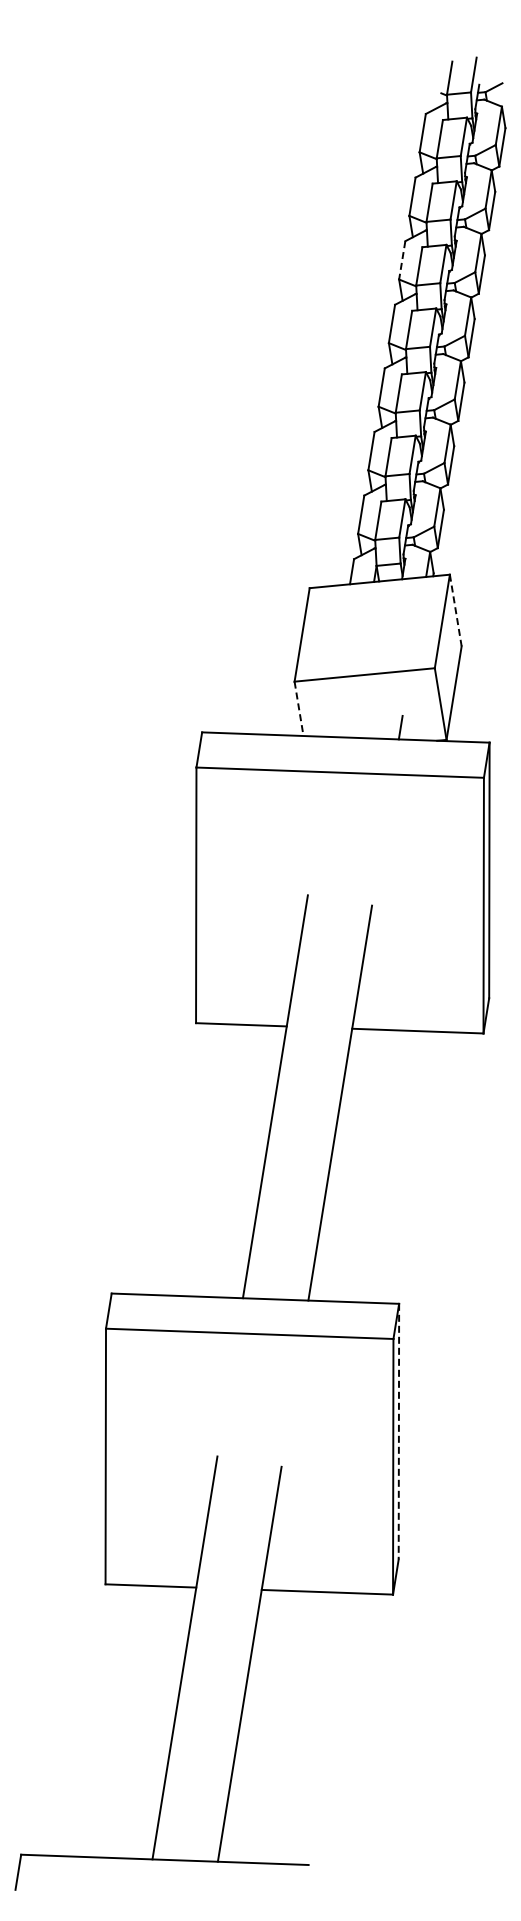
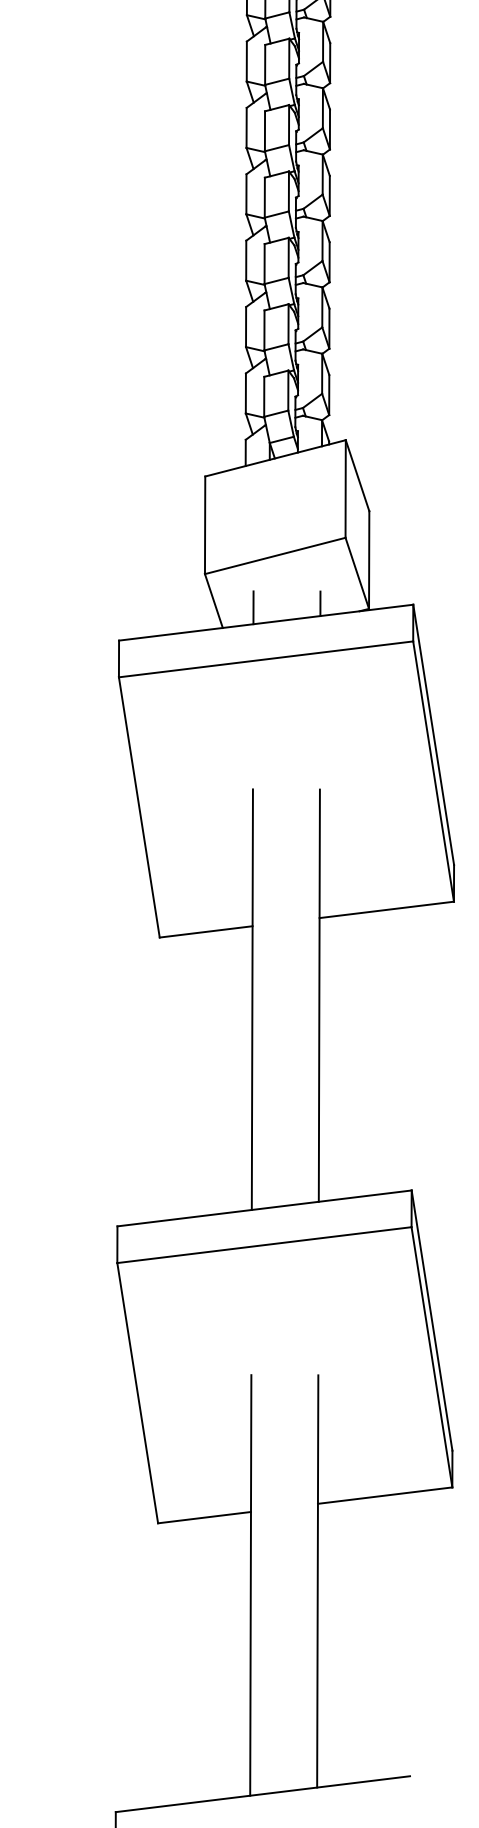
line: (402, 260) -> (246, 128), dashed -> solid
line: (455, 611) -> (357, 476), dashed -> solid
line: (299, 708) -> (214, 600), dashed -> solid
line: (335, 721) -> (253, 608), added
line: (398, 1431) -> (431, 1320), dashed -> solid

